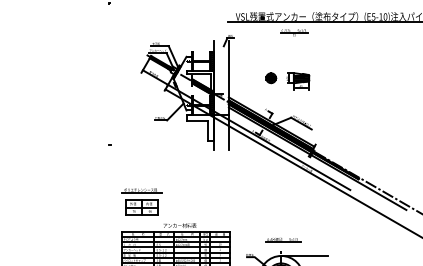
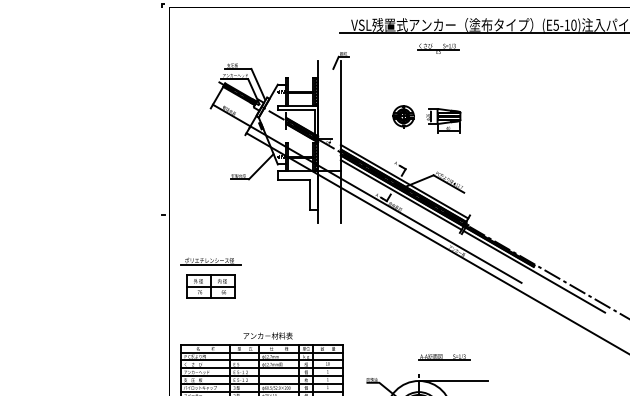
part: (271, 78) -> (404, 116), size x1.4
part: (141, 201) -> (210, 277), moved
line: (282, 240) -> (442, 357), moved

